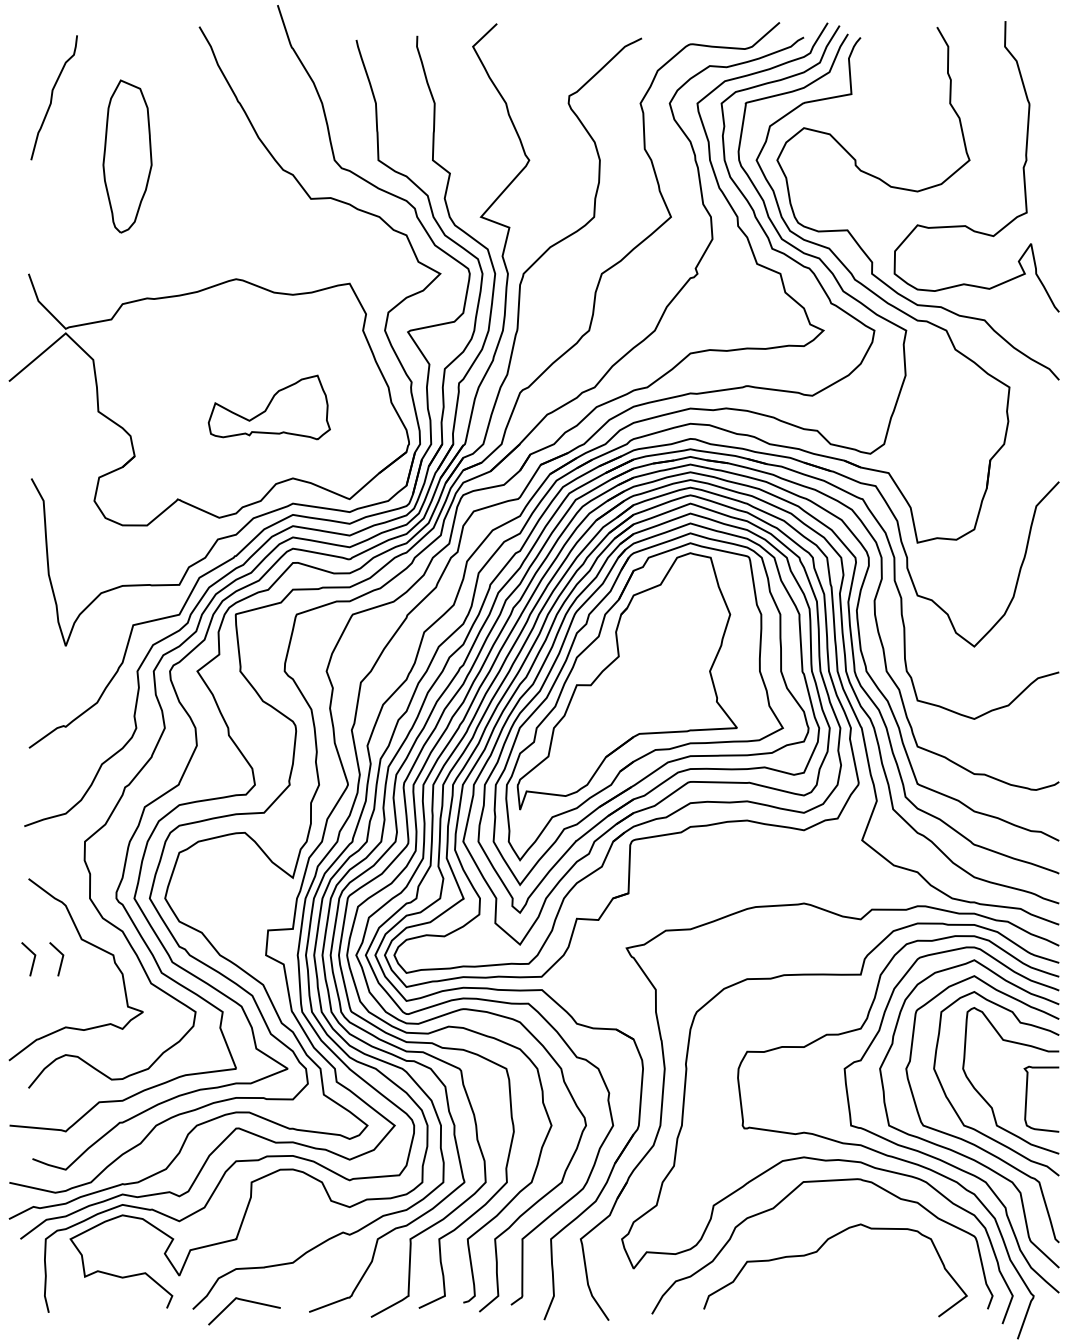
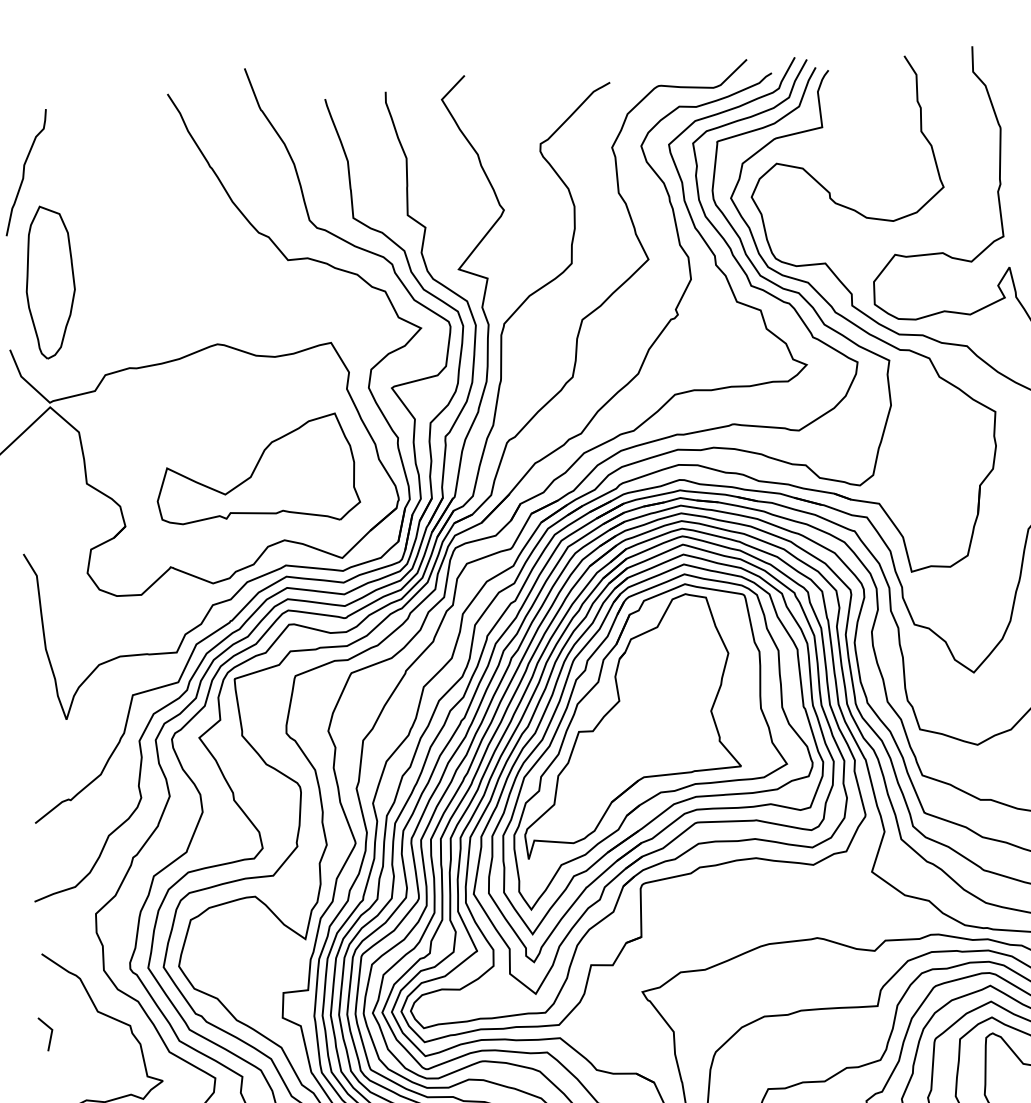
part: (127, 156) -> (50, 282), moved
part: (269, 407) -> (257, 470), size x1.67
line: (60, 961) -> (77, 1034), removed

